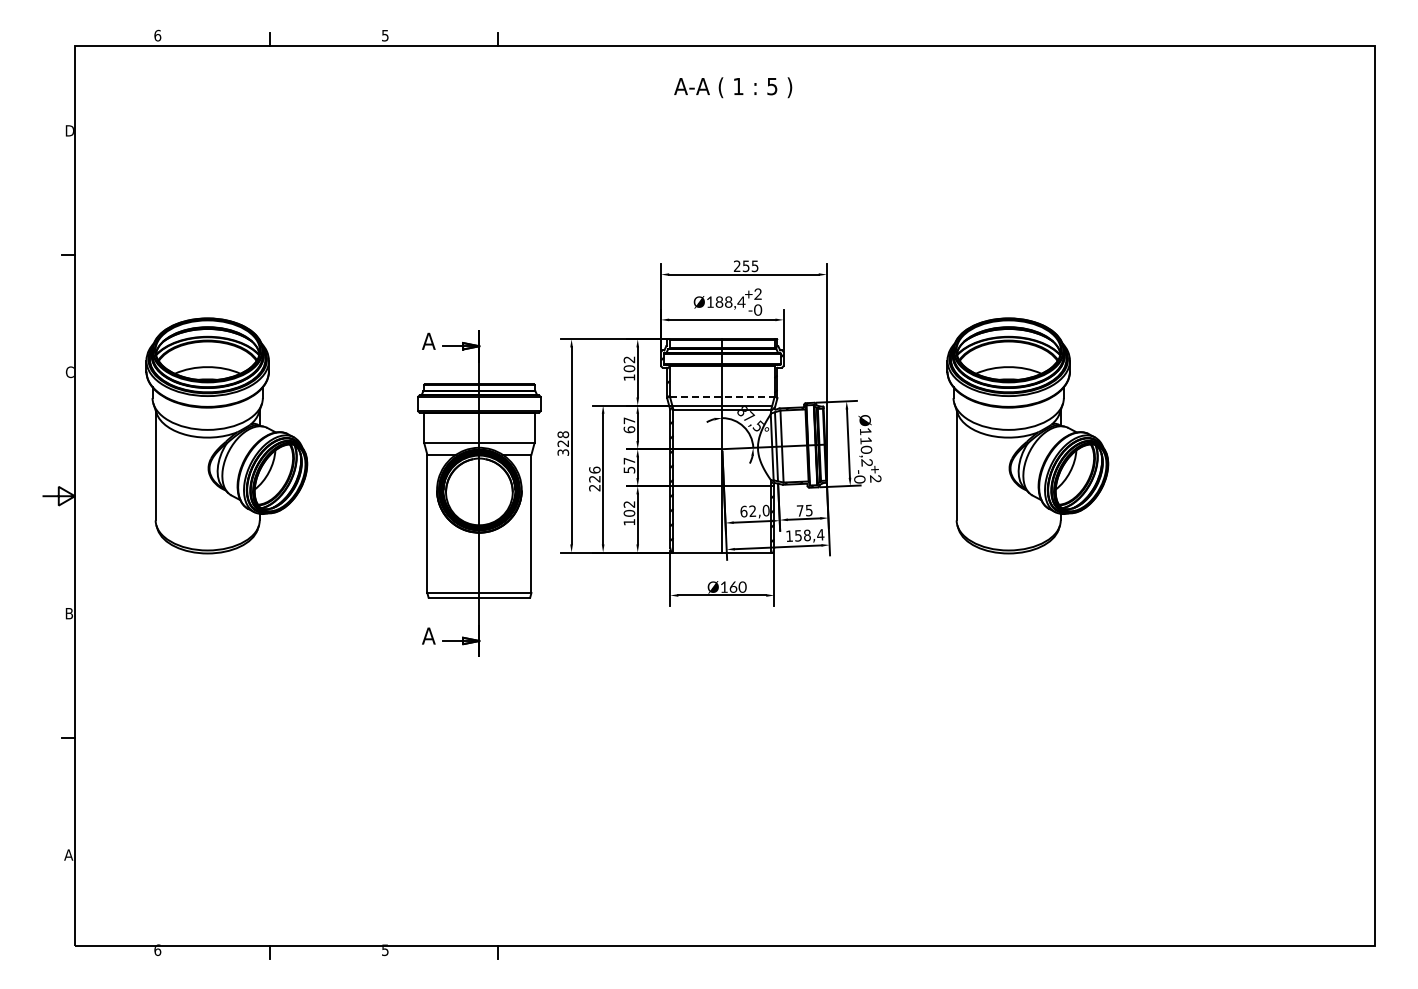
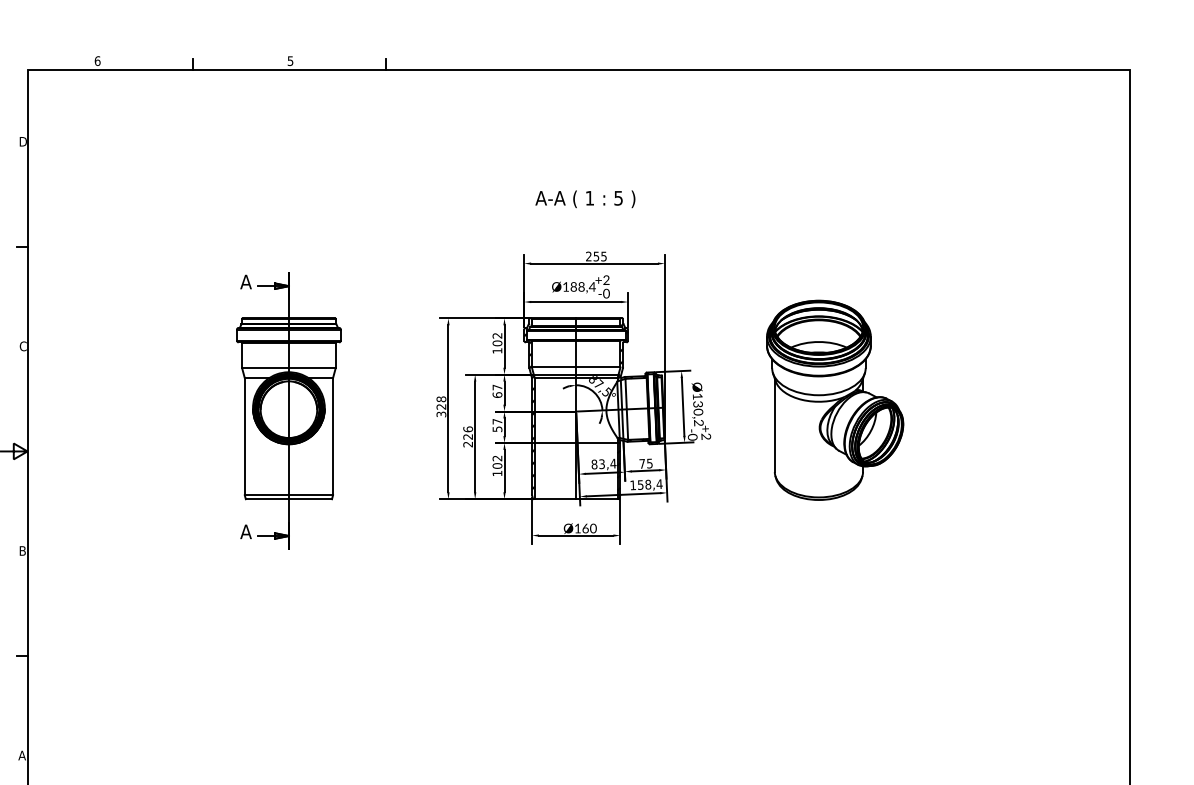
text: (733, 87) -> (585, 199), moved
line: (722, 397) -> (576, 367), dashed -> solid
part: (226, 435) -> (155, 399), removed
text: (865, 440) -> (697, 404), Ø110,2 -> Ø130,2
part: (479, 493) -> (289, 411), moved
text: (754, 510) -> (603, 463), 62,0 -> 83,4

